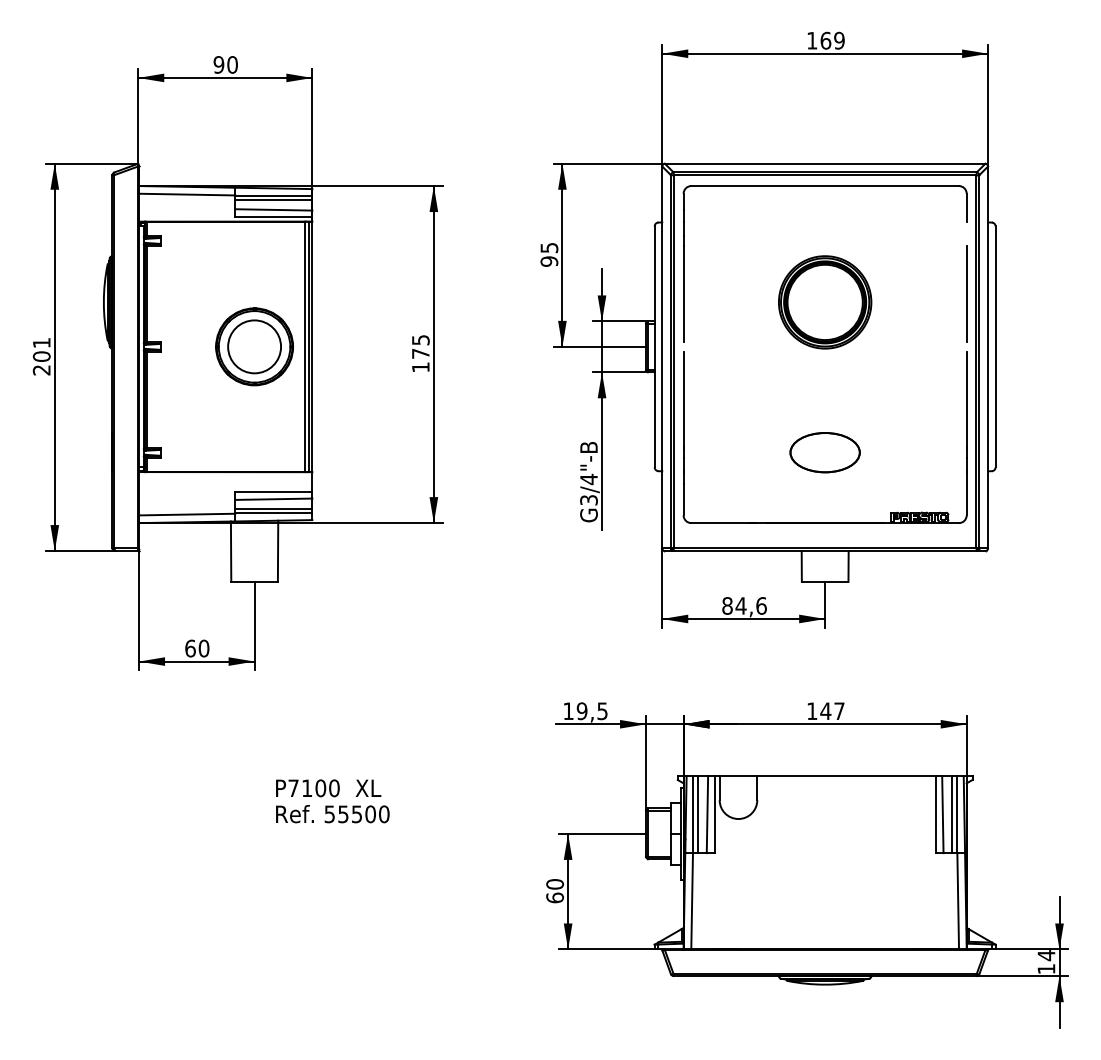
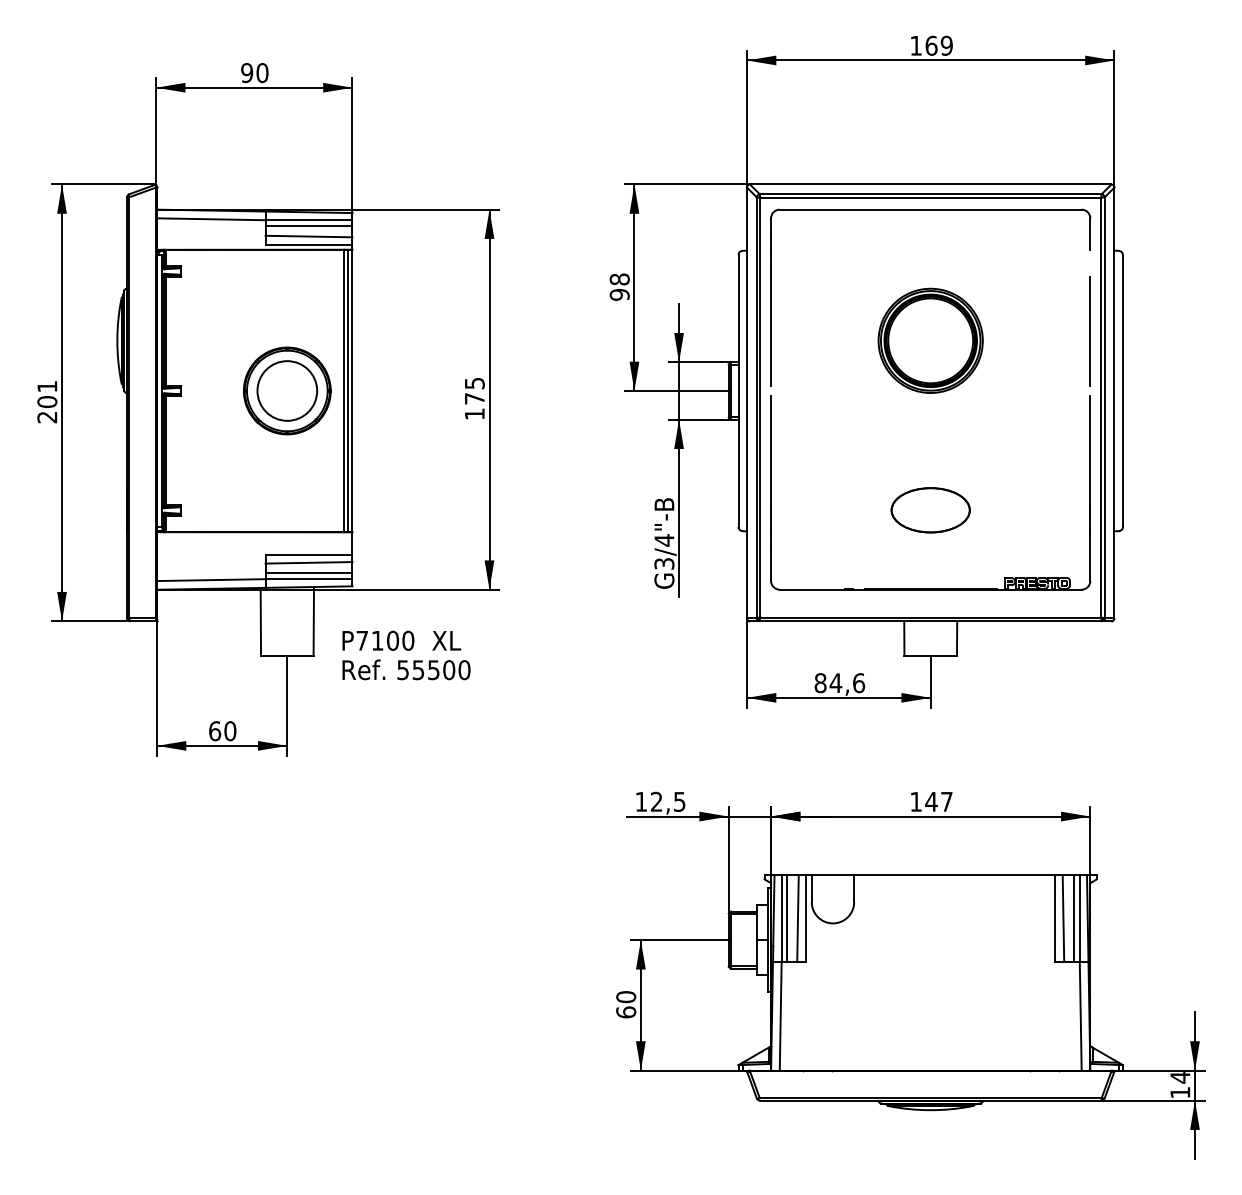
text: (549, 247) -> (619, 279), 95 -> 98
text: (581, 710) -> (656, 801), 19,5 -> 12,5
text: (332, 801) -> (406, 655), moved

